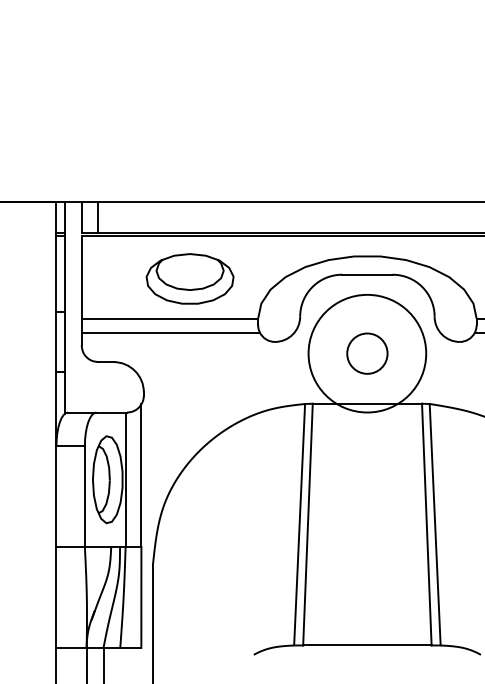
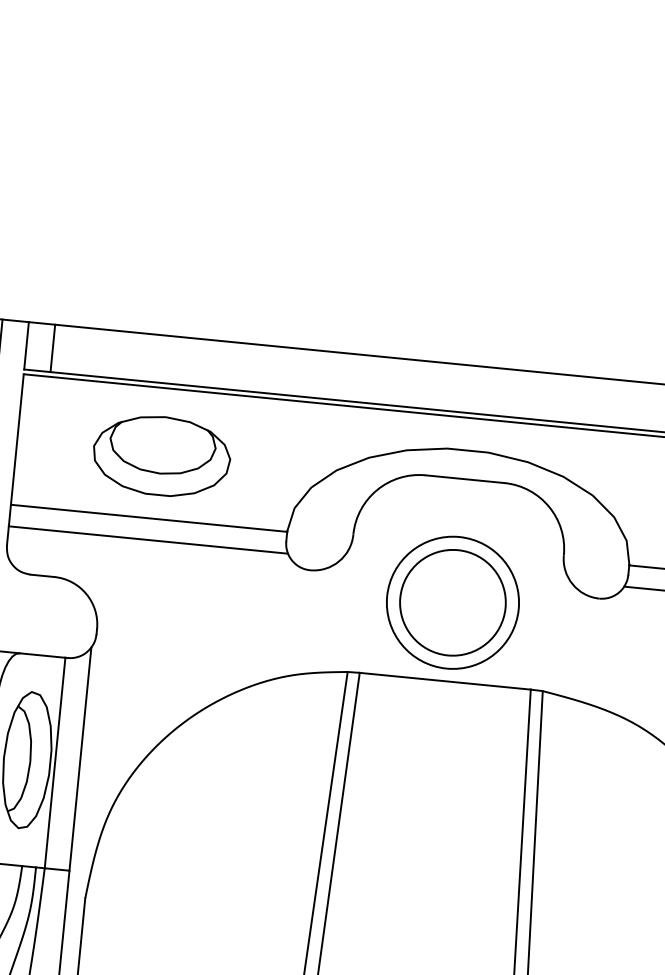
part: (189, 278) -> (160, 455), moved
circle: (367, 353) -> (453, 602), size x0.71
circle: (367, 353) -> (453, 602), size x1.67

